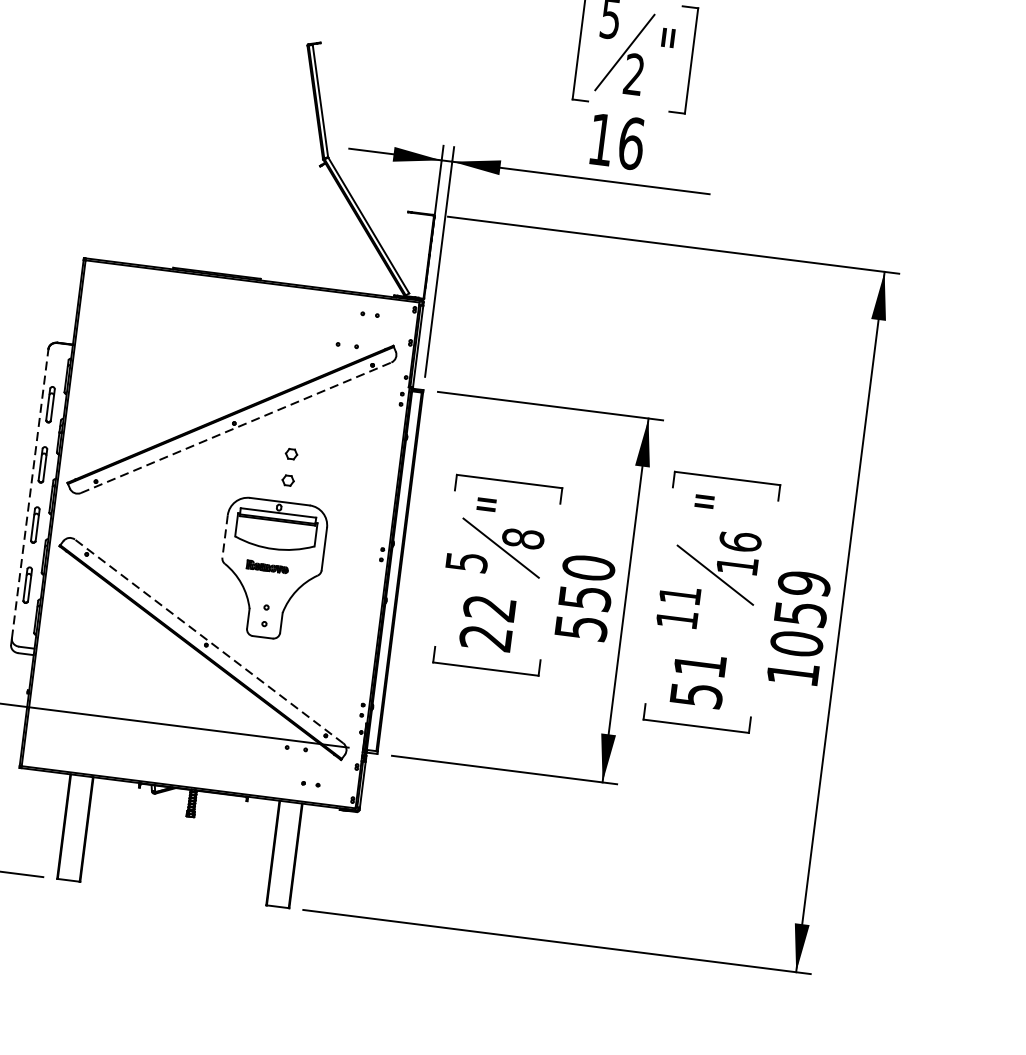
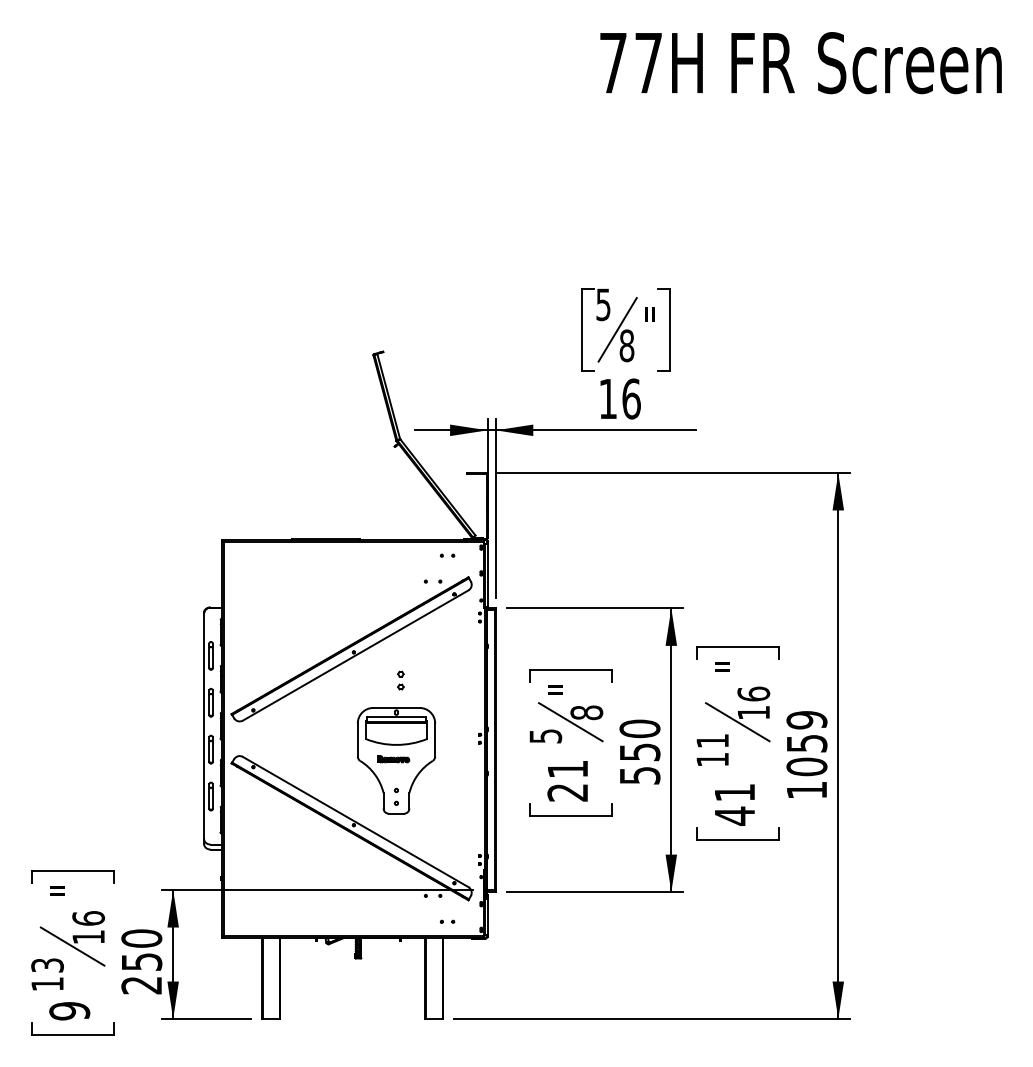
text: (633, 74) -> (626, 345), 2 -> 8
line: (237, 427) -> (356, 655), dashed -> solid
part: (289, 467) -> (400, 680), size x0.62
line: (30, 494) -> (204, 726), dashed -> solid
line: (224, 537) -> (357, 740), dashed -> solid
text: (489, 608) -> (567, 769), 22 -> 21
line: (208, 640) -> (355, 821), dashed -> solid
text: (697, 694) -> (735, 815), 51 -> 41

